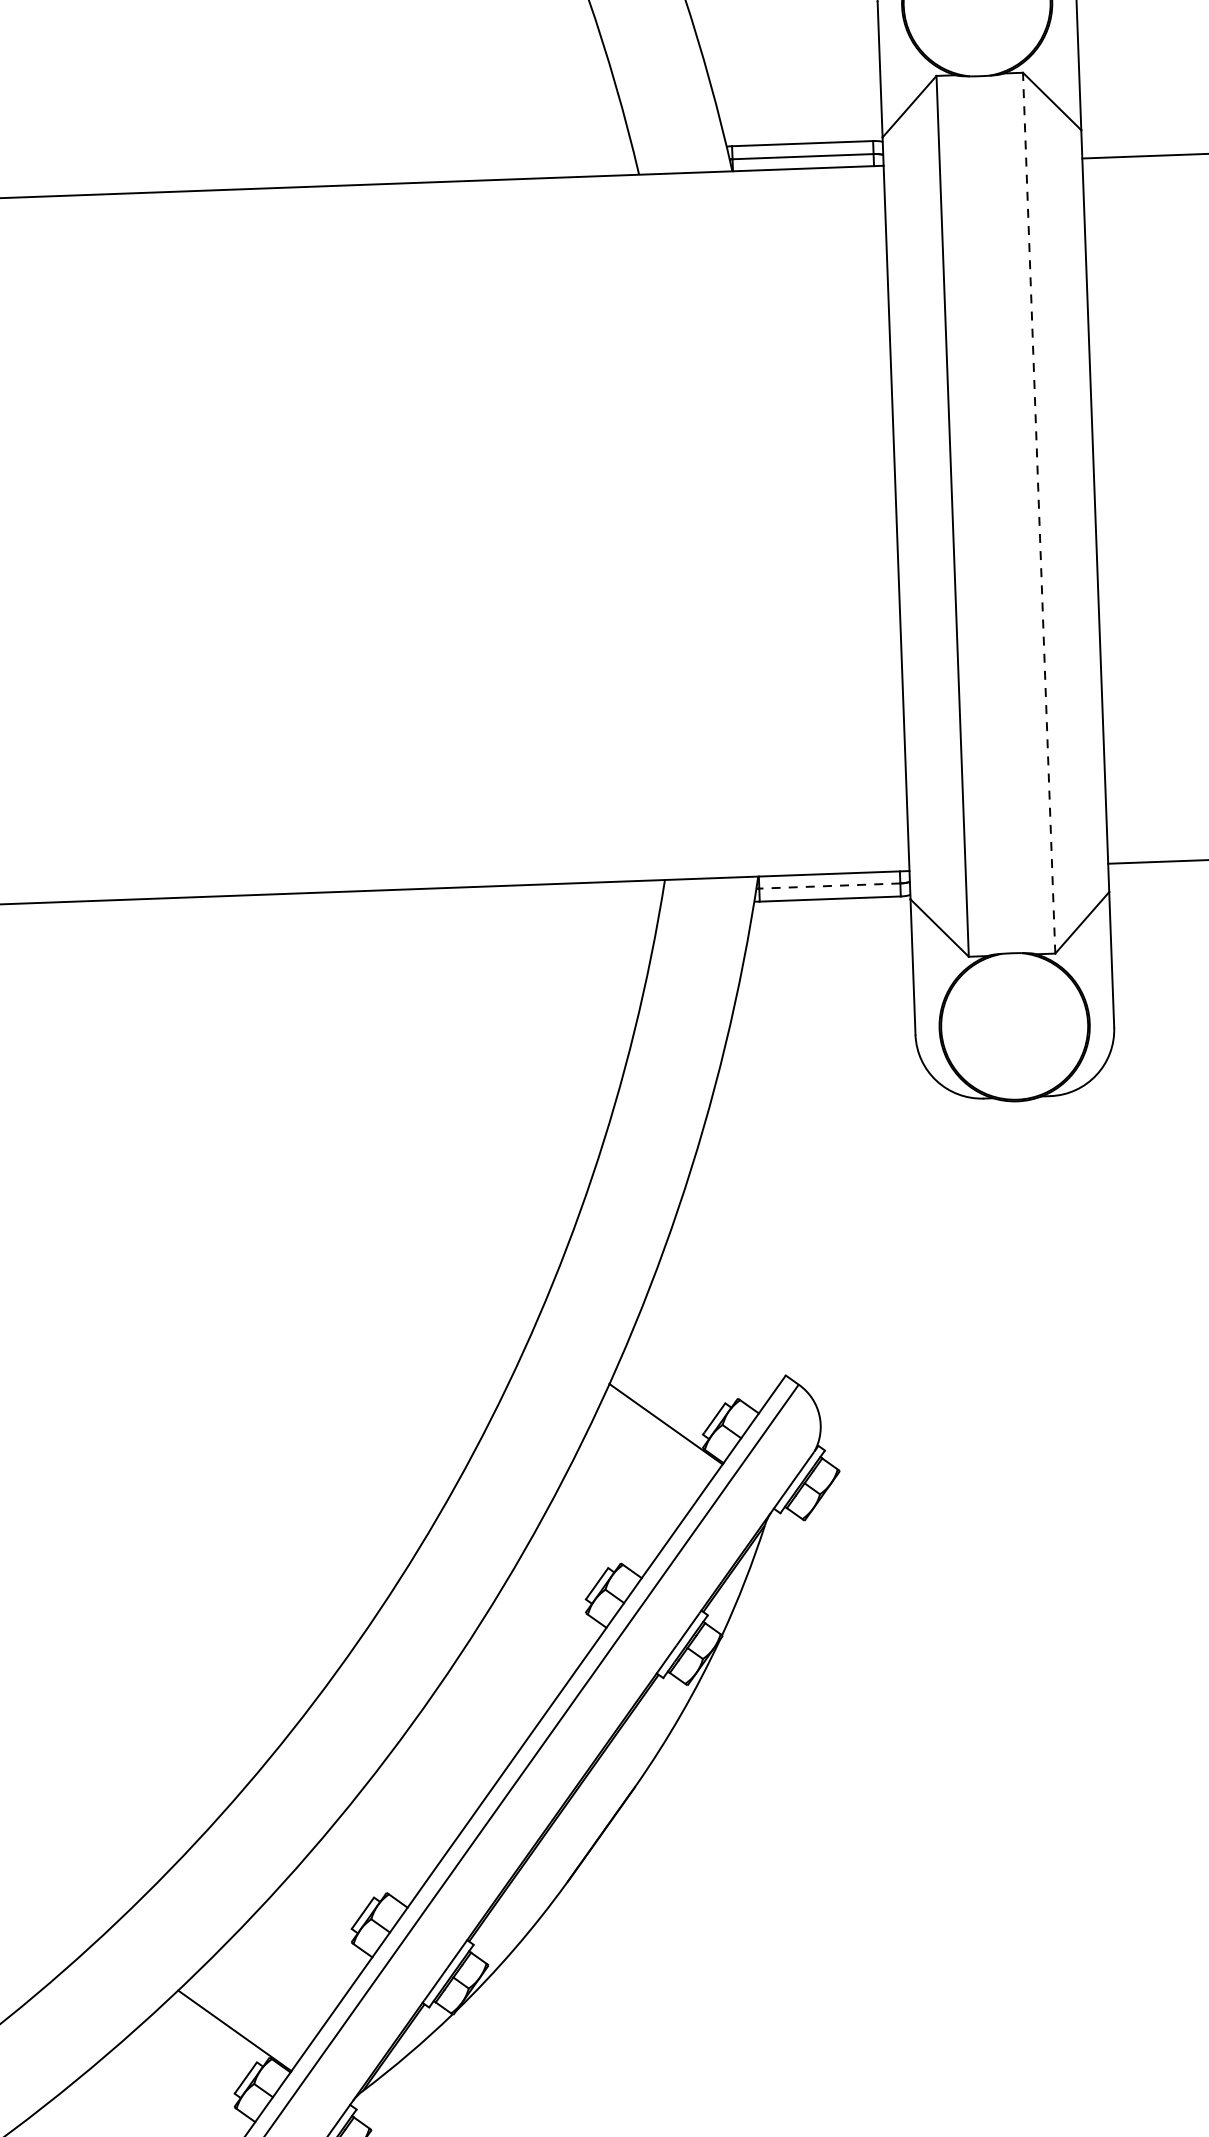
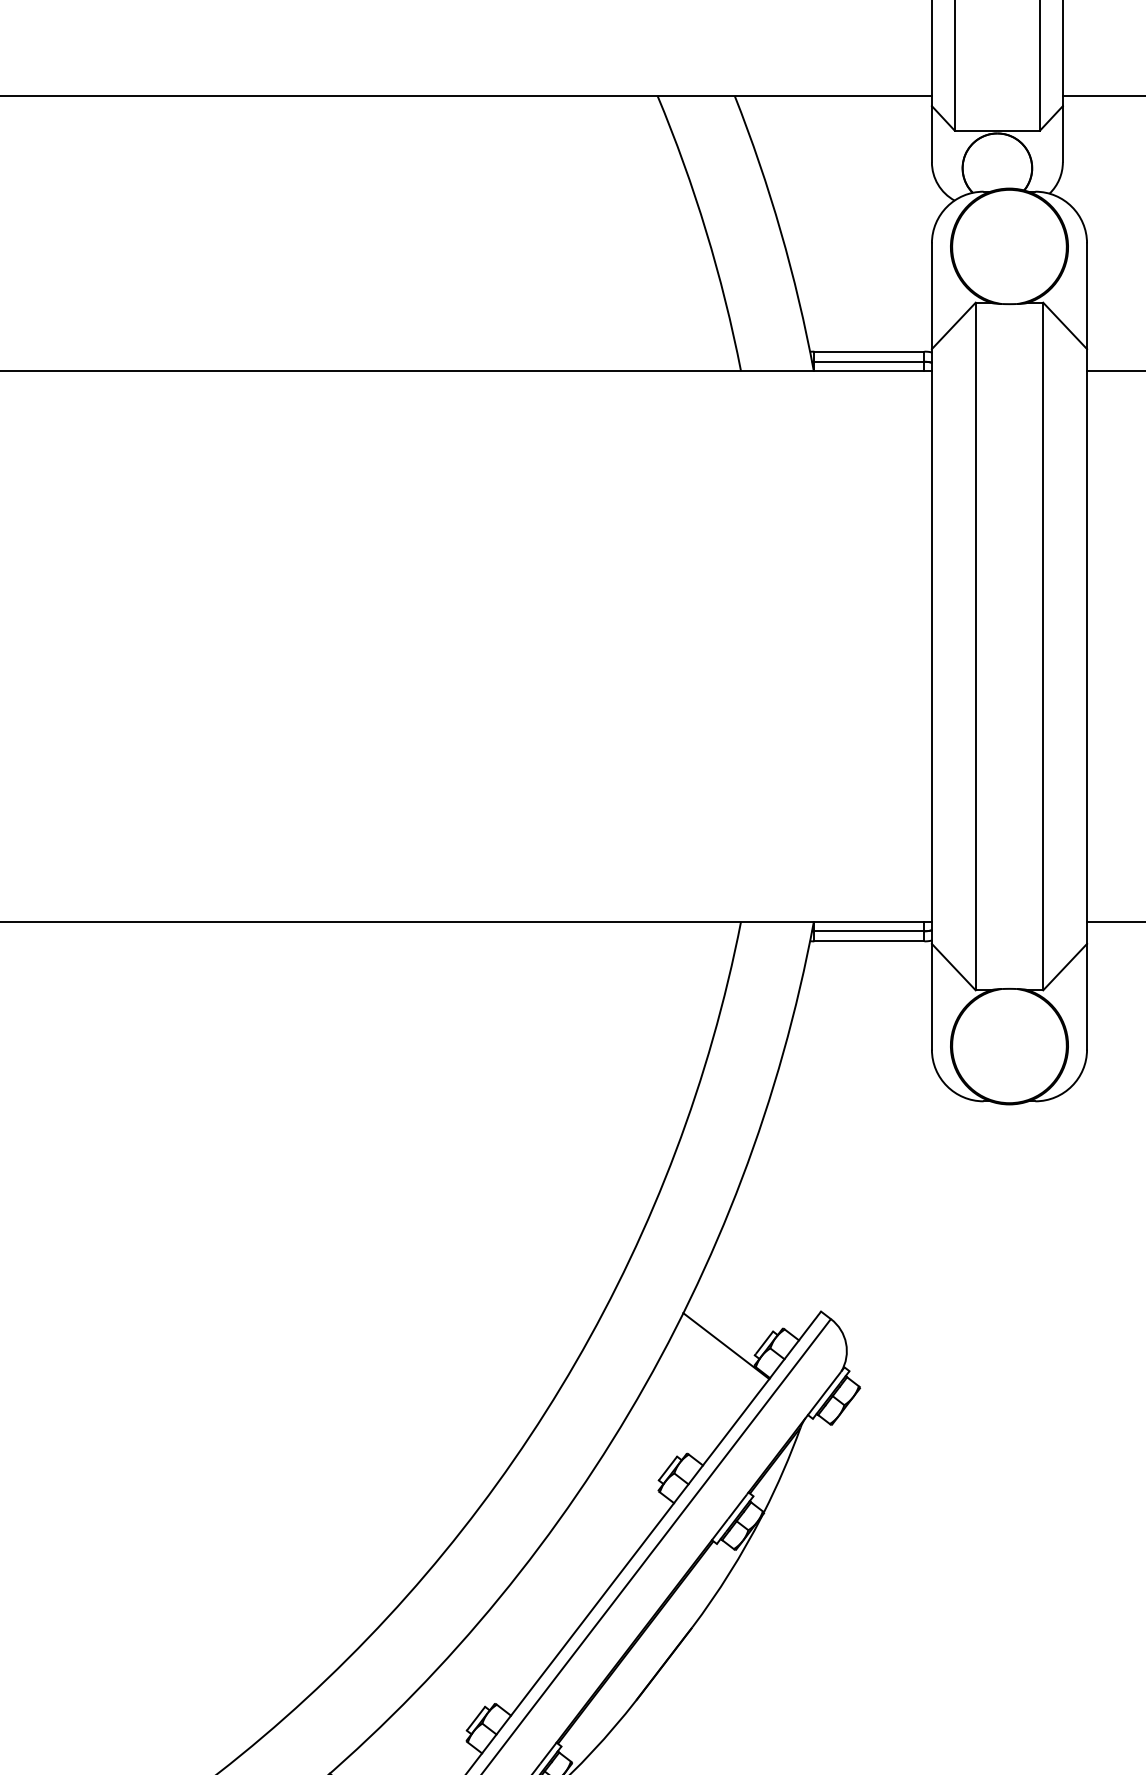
line: (1039, 513) -> (1043, 646), dashed -> solid
line: (828, 886) -> (868, 931), dashed -> solid

